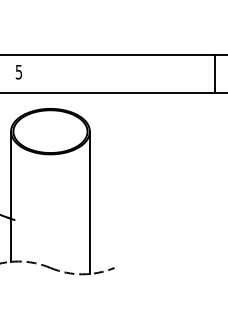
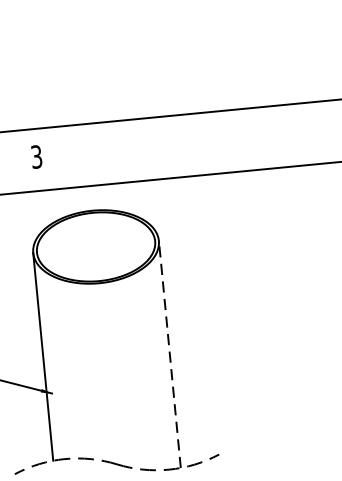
text: (19, 71) -> (37, 155), 5 -> 3
line: (89, 202) -> (169, 354), solid -> dashed

